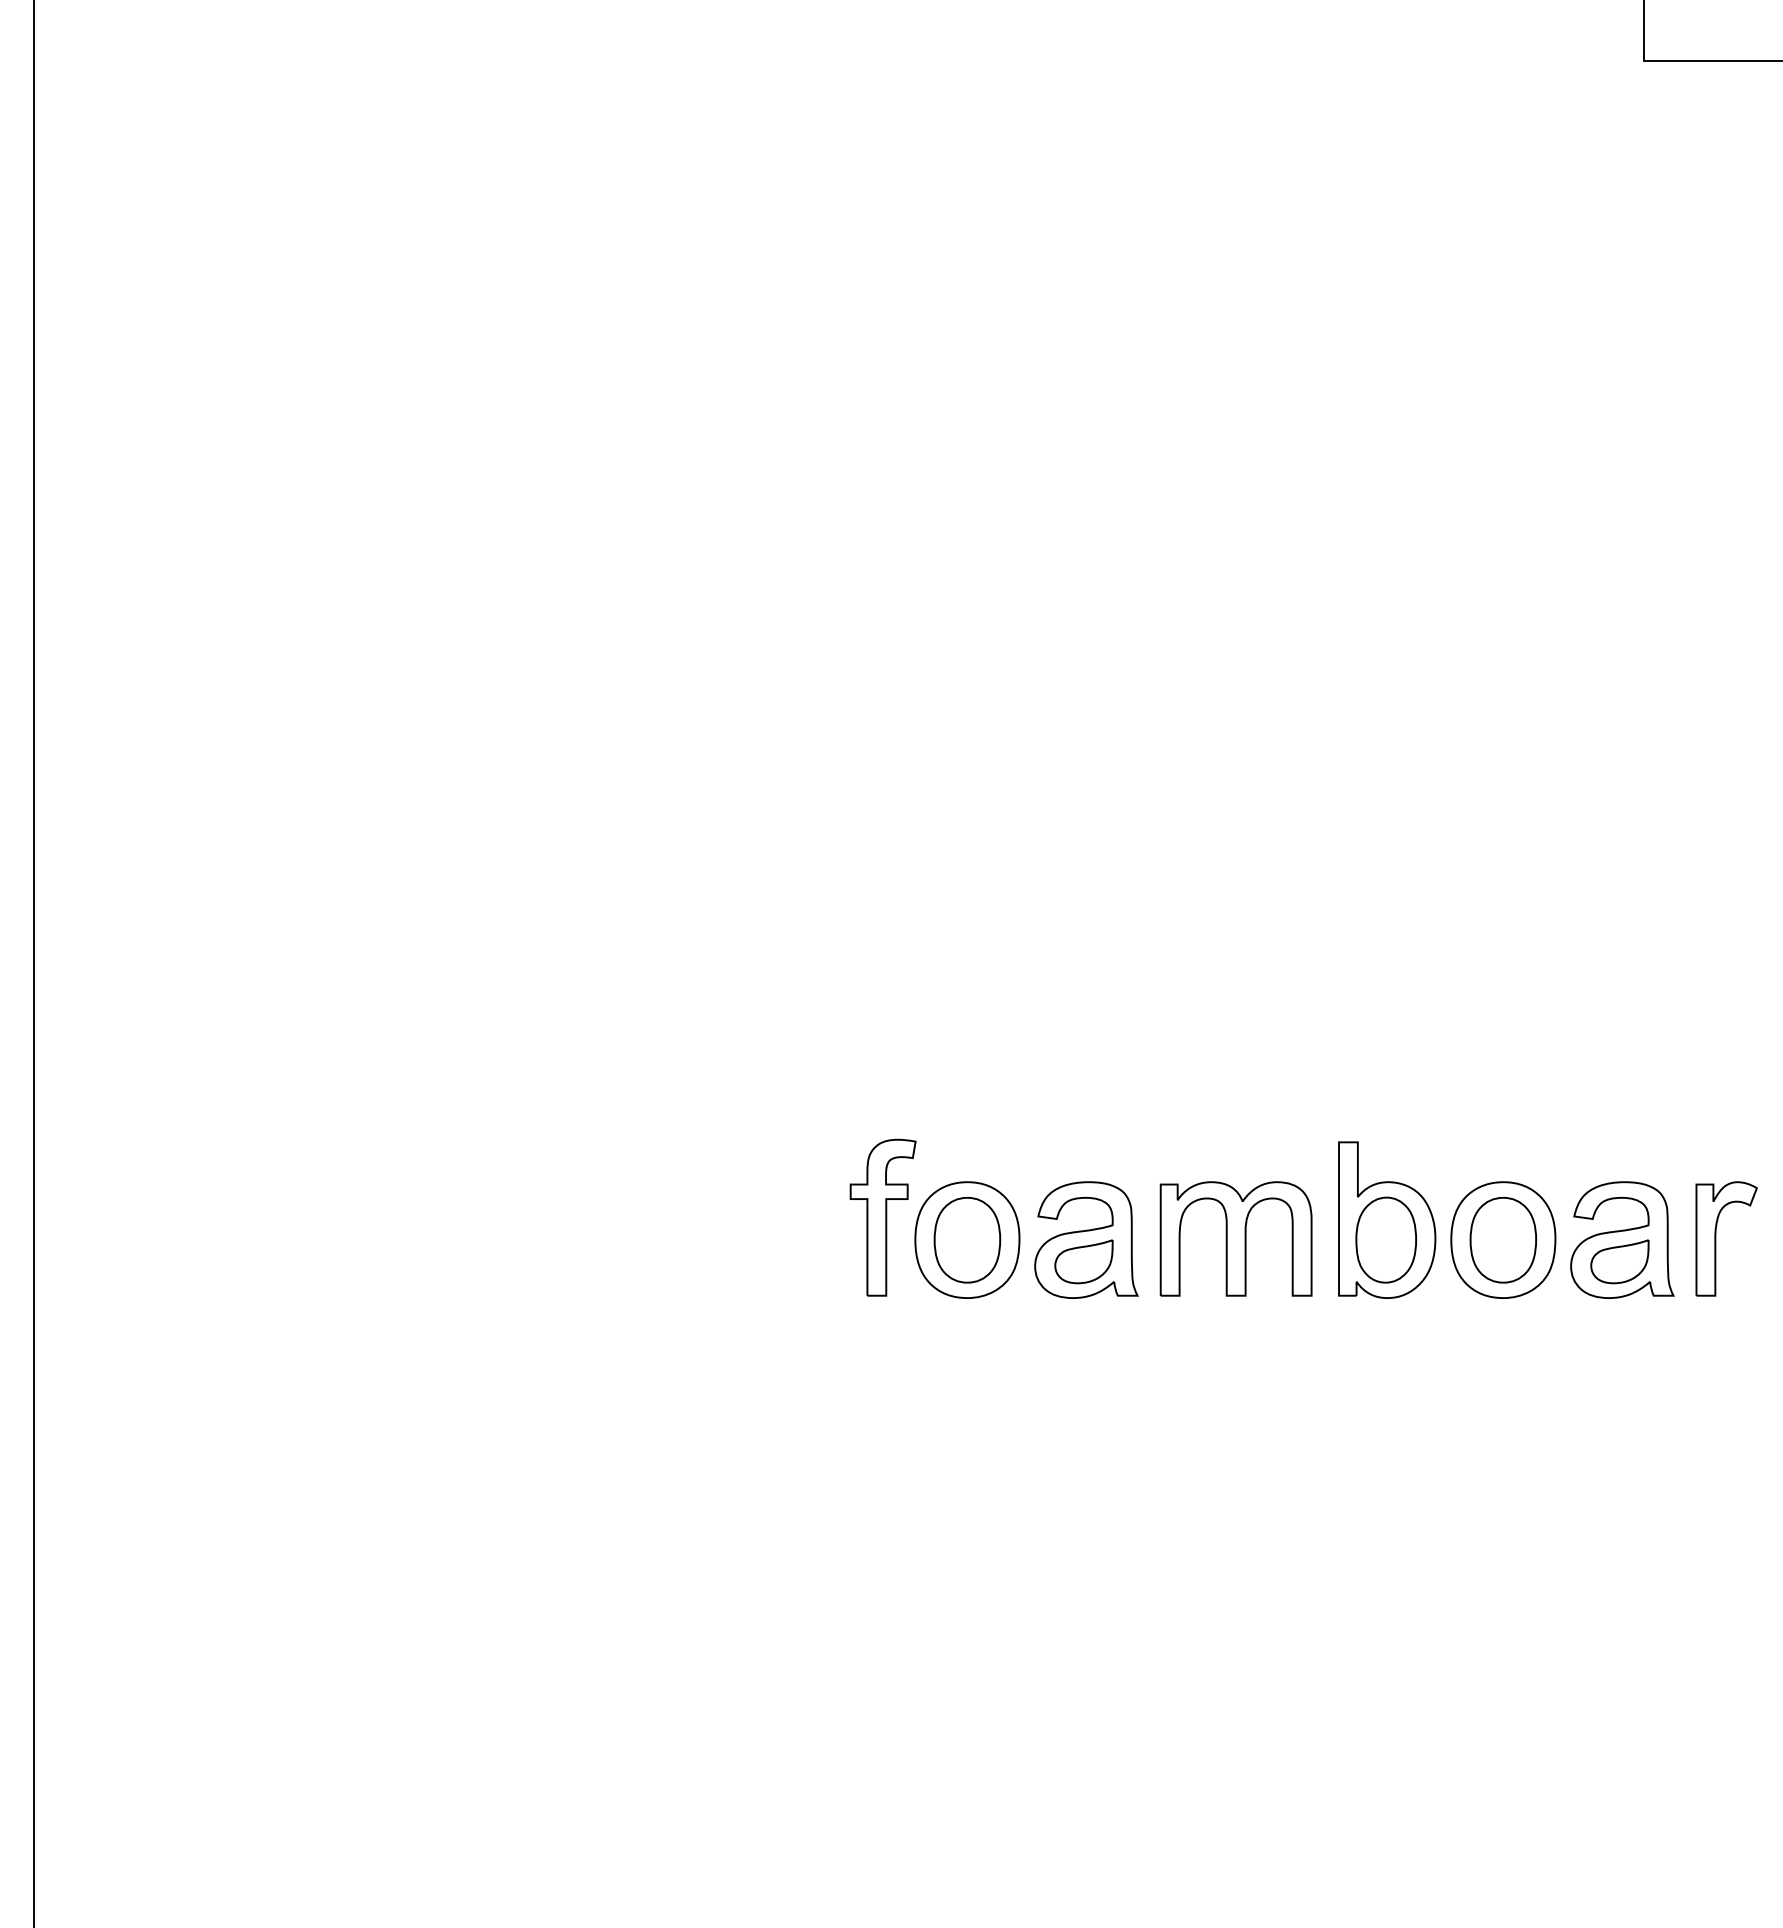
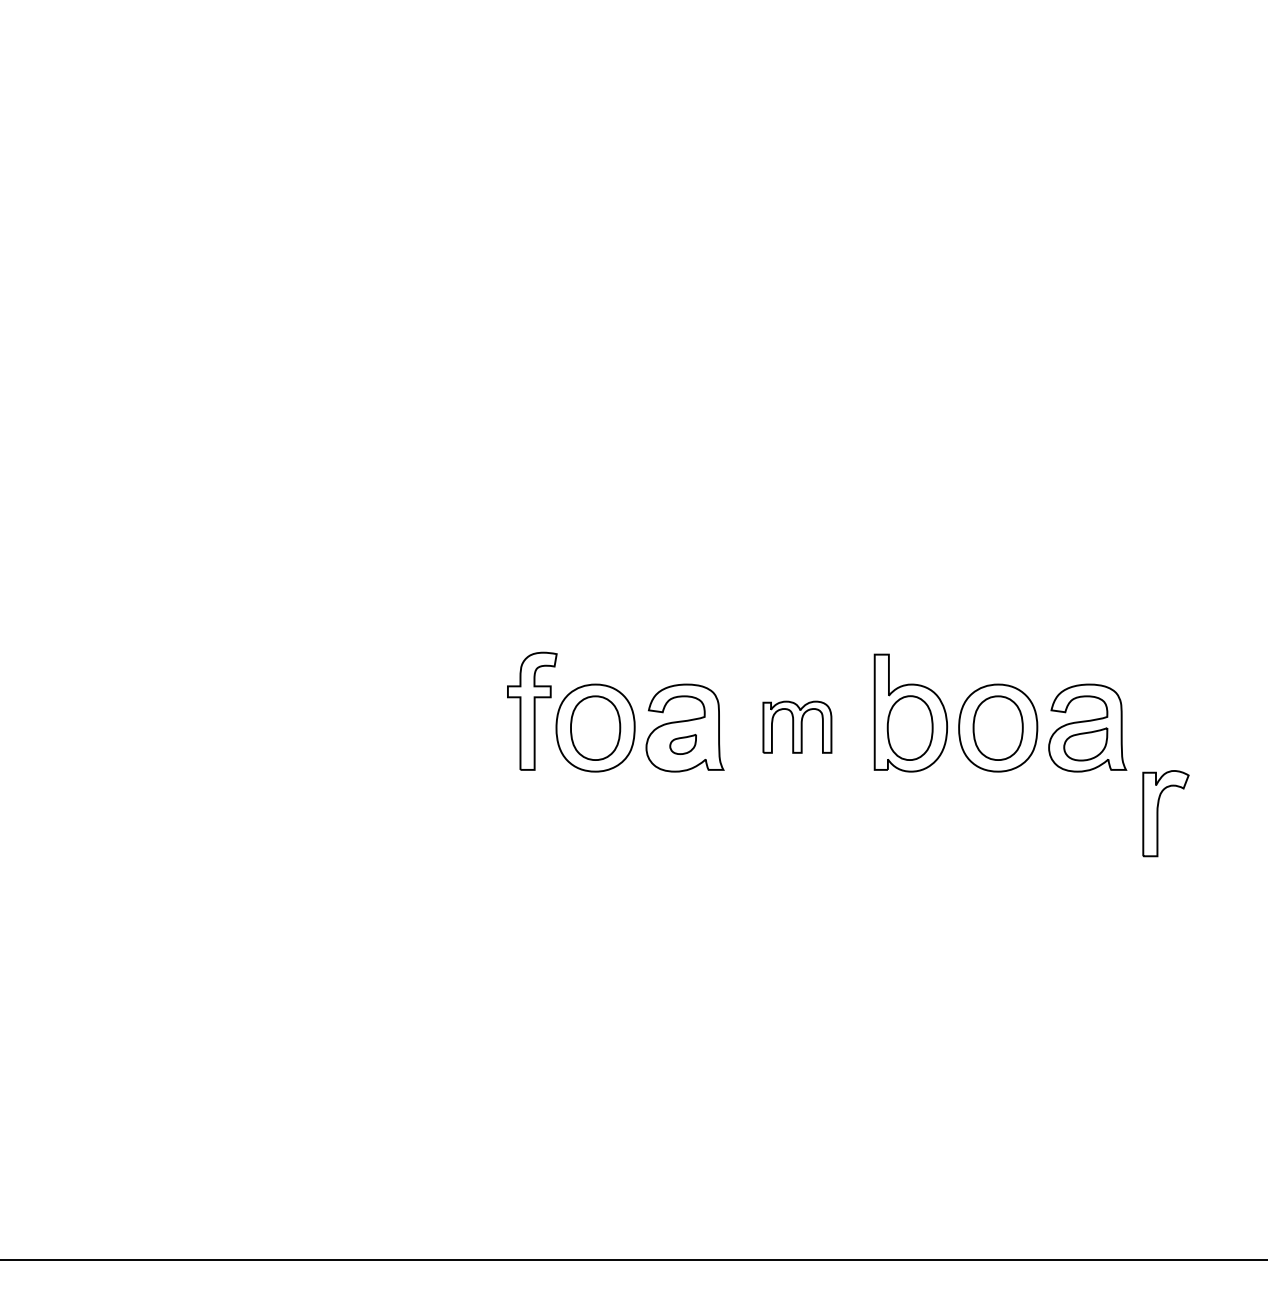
part: (1235, 1238) -> (796, 726), size x0.6
part: (1716, 1238) -> (1158, 813), moved
part: (1083, 1261) -> (682, 744), size x0.6

